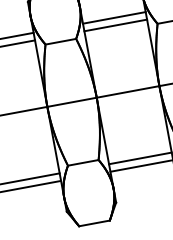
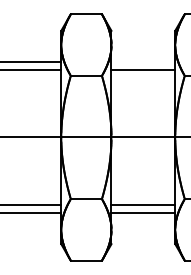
line: (114, 18) -> (143, 62), removed

